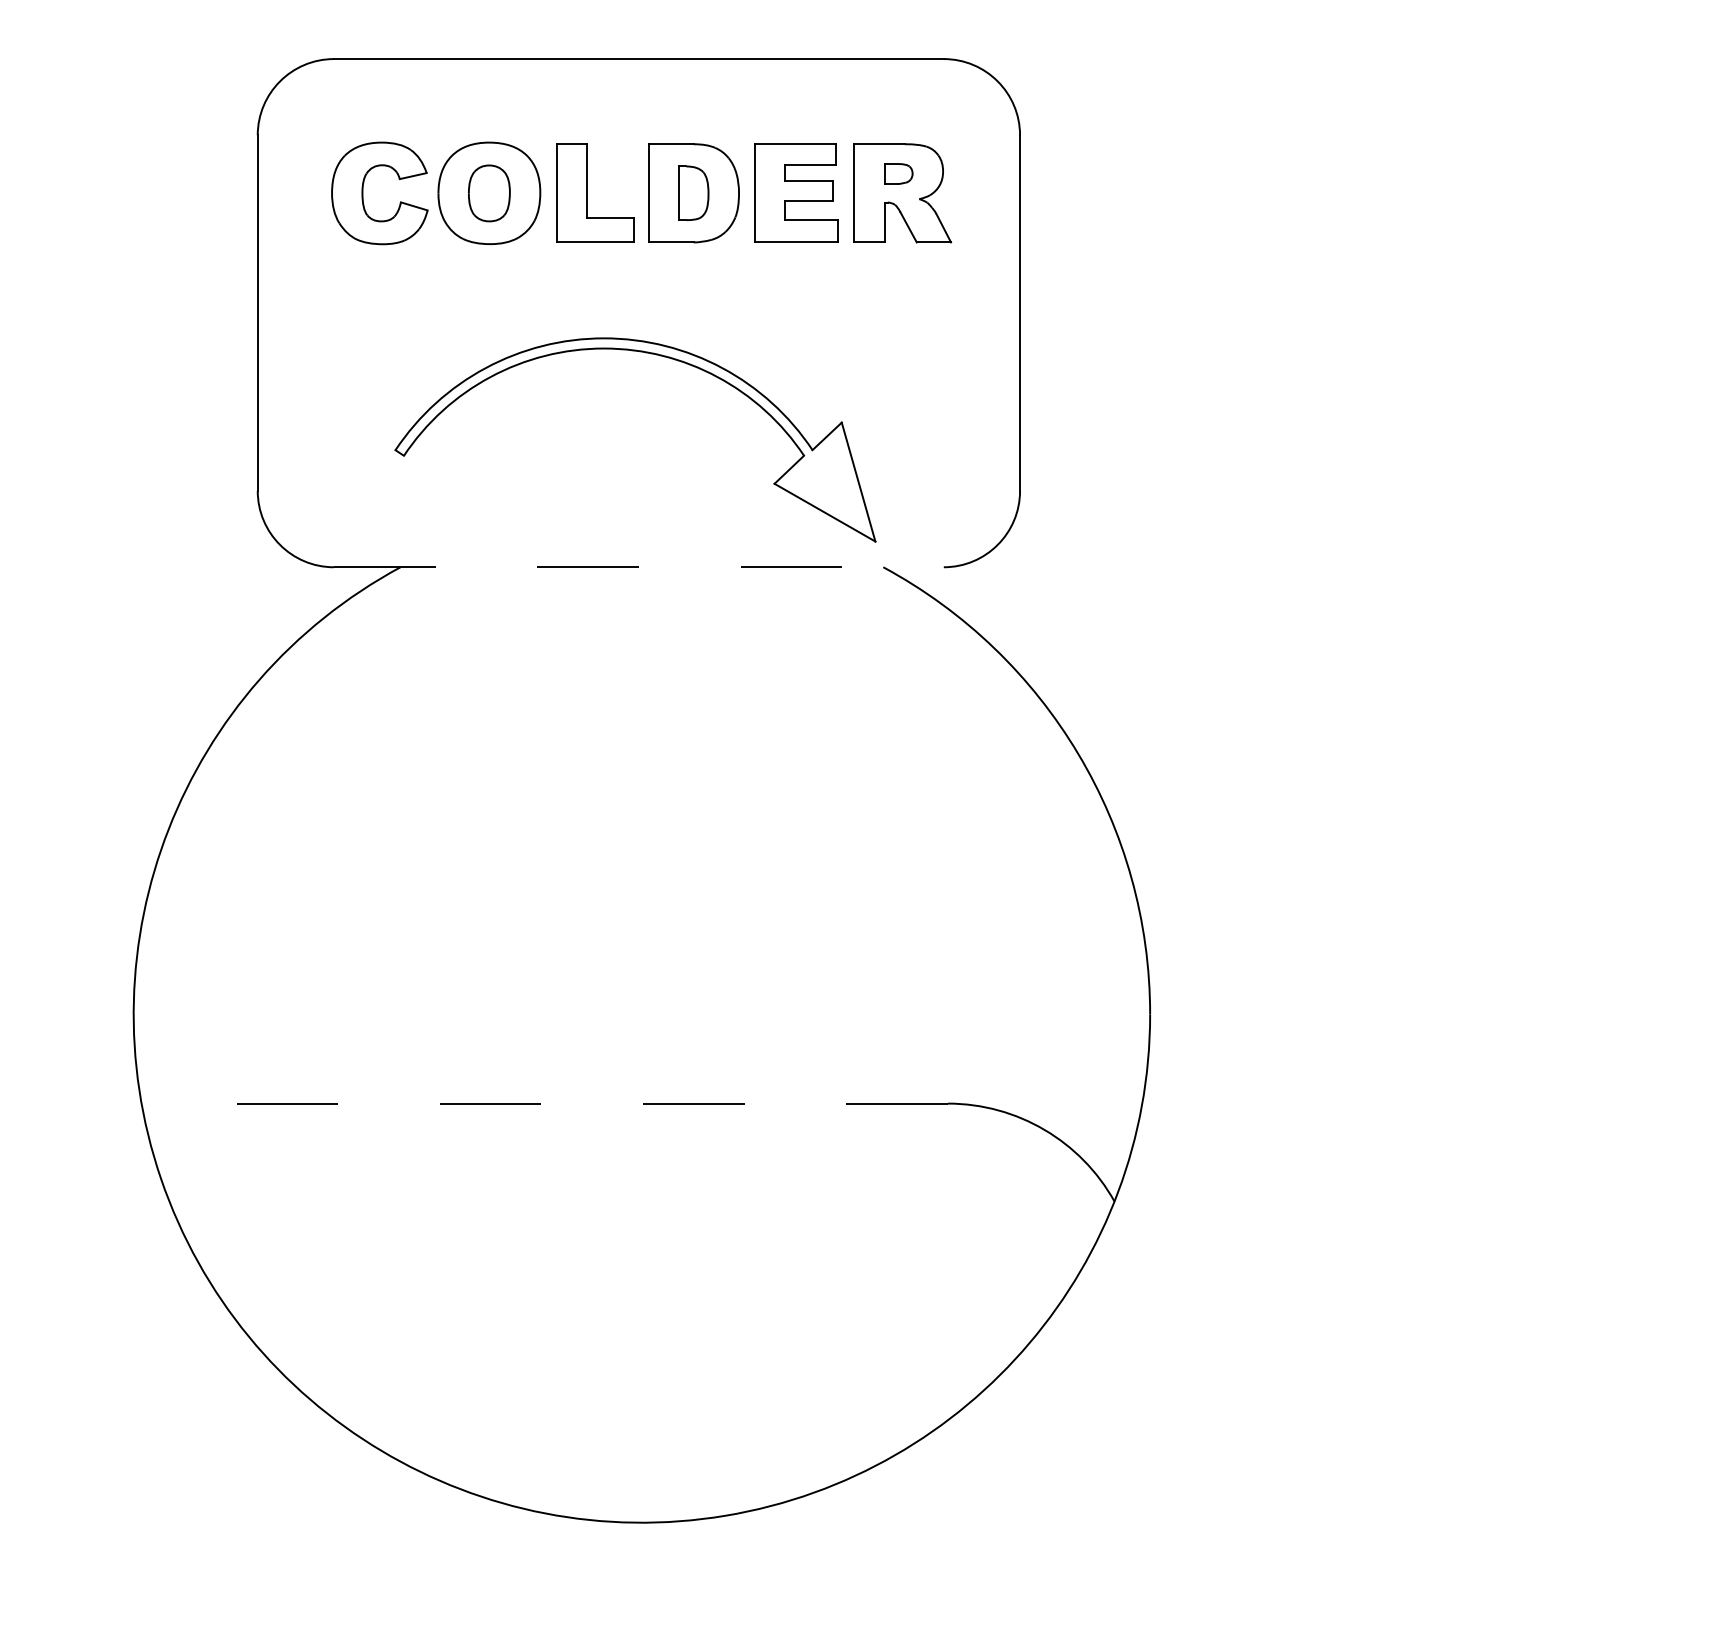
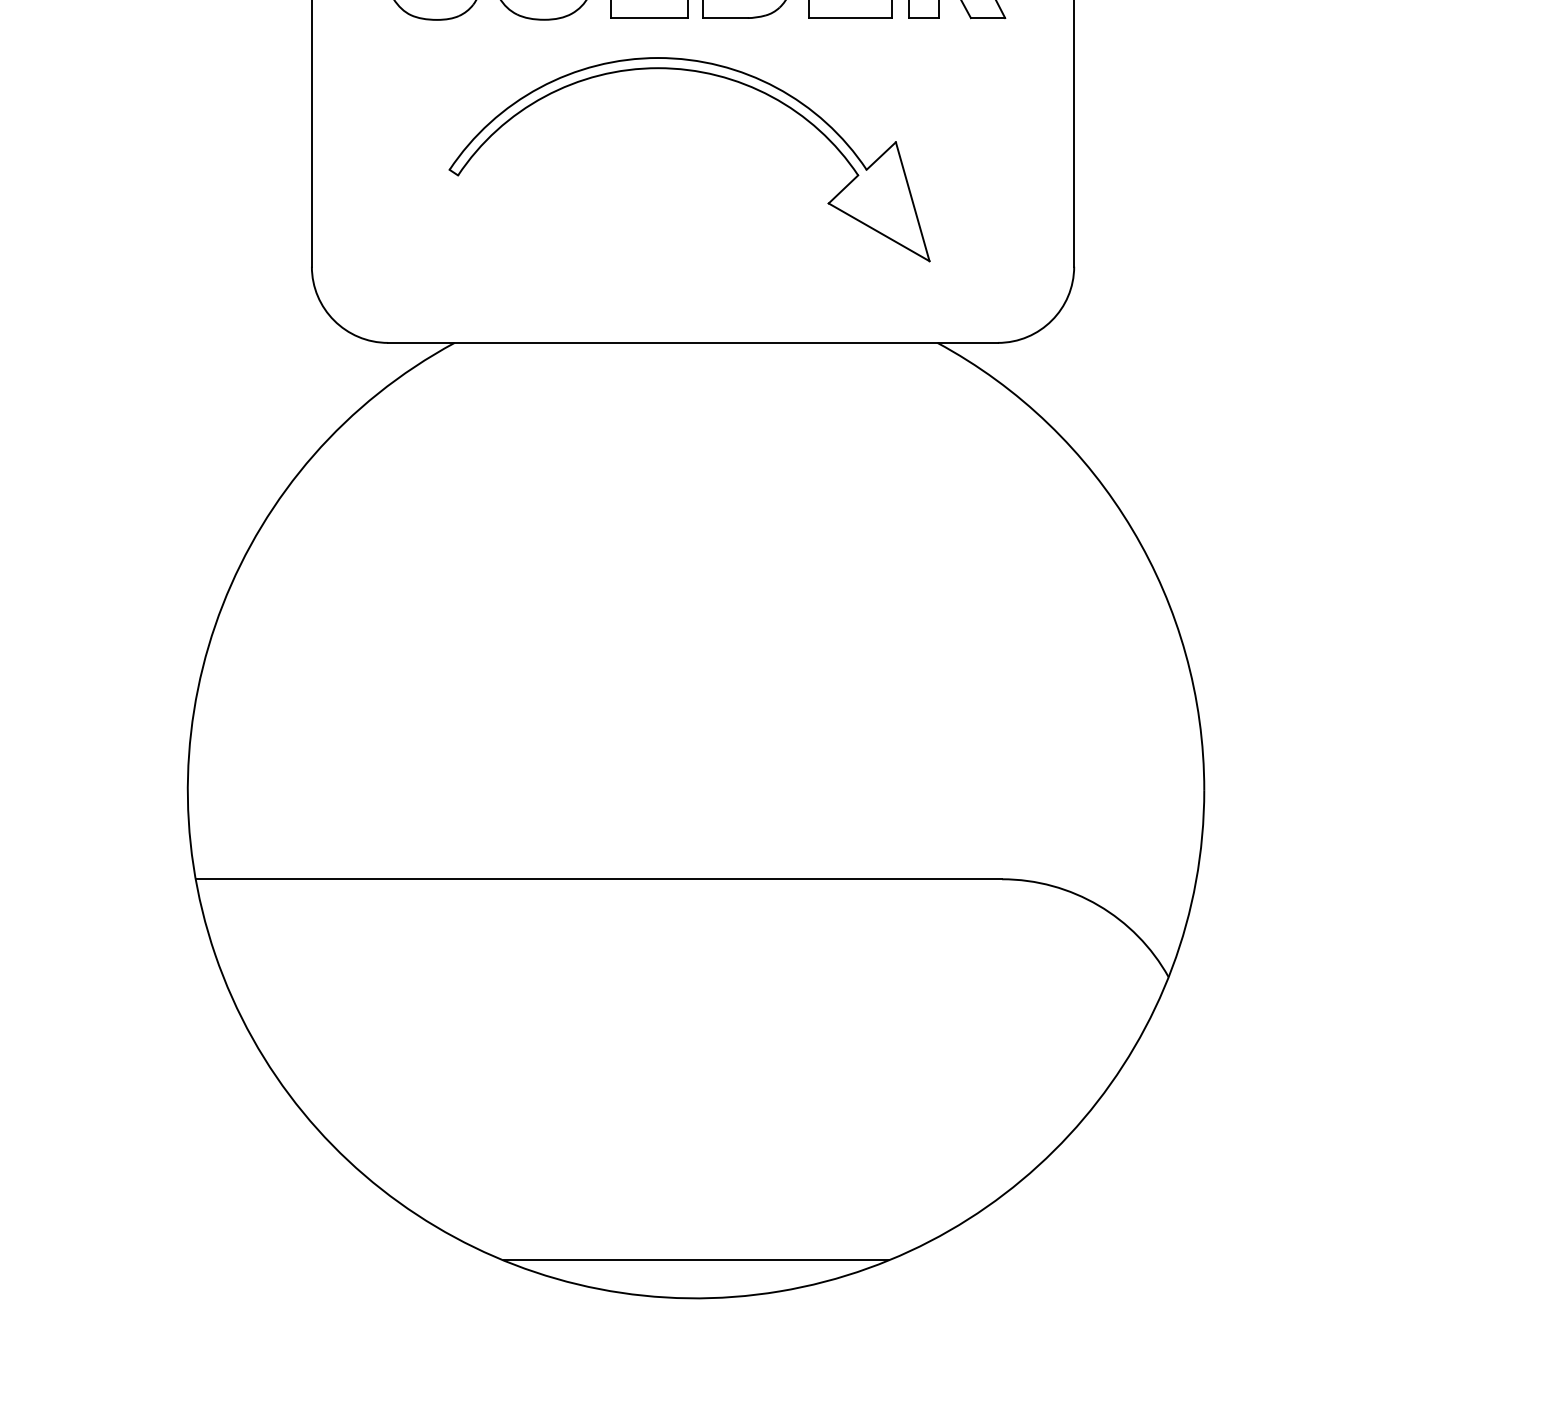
part: (651, 354) -> (705, 74), moved
line: (638, 567) -> (692, 343), dashed -> solid
line: (544, 1103) -> (598, 879), dashed -> solid
line: (641, 1484) -> (695, 1260), added

